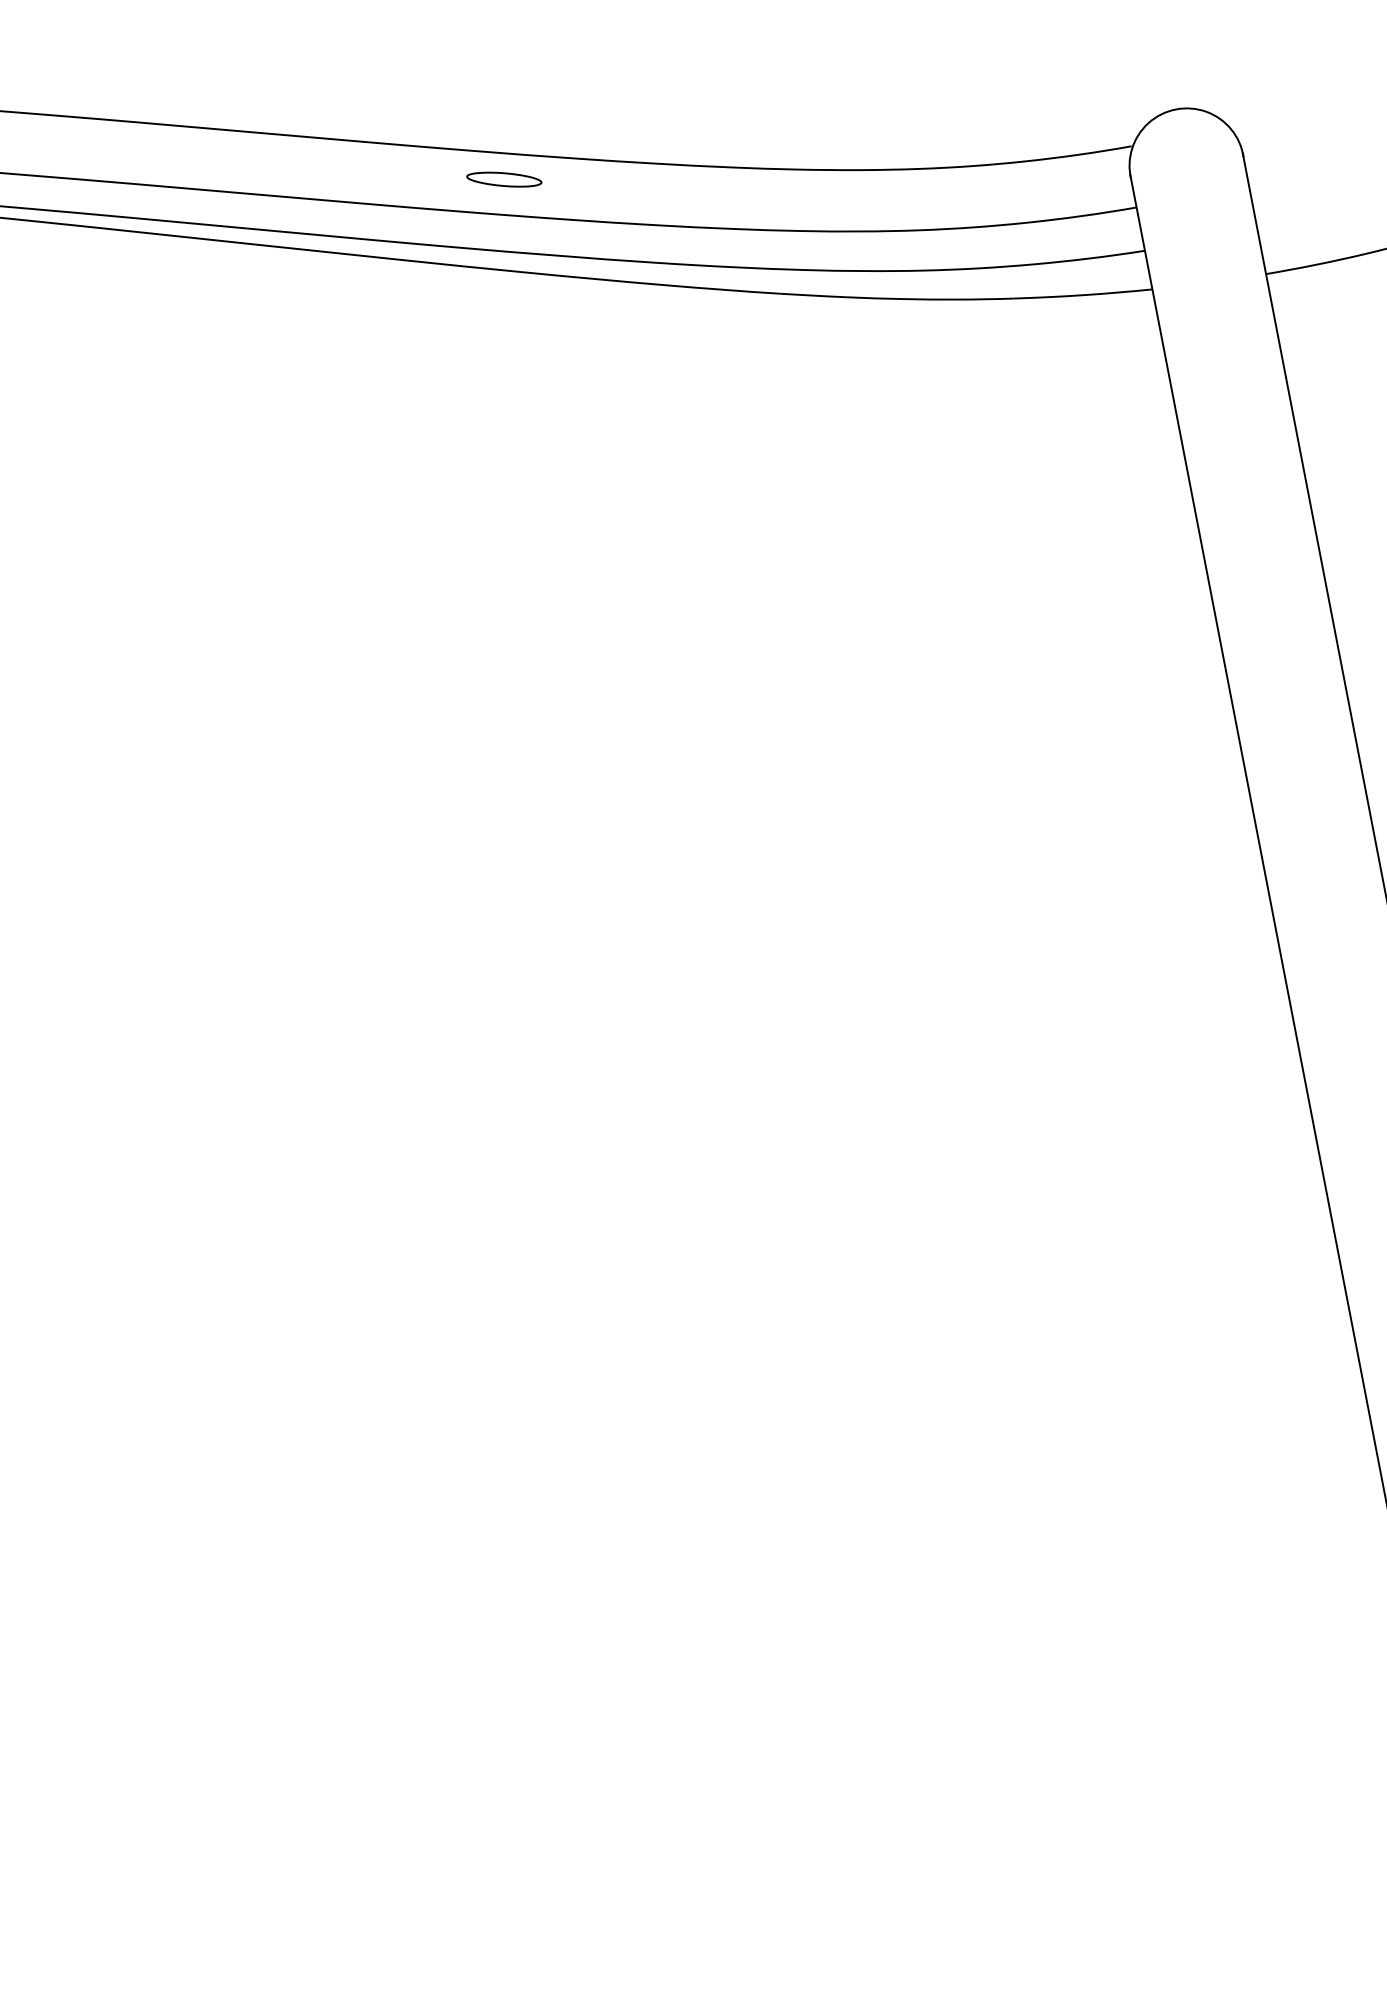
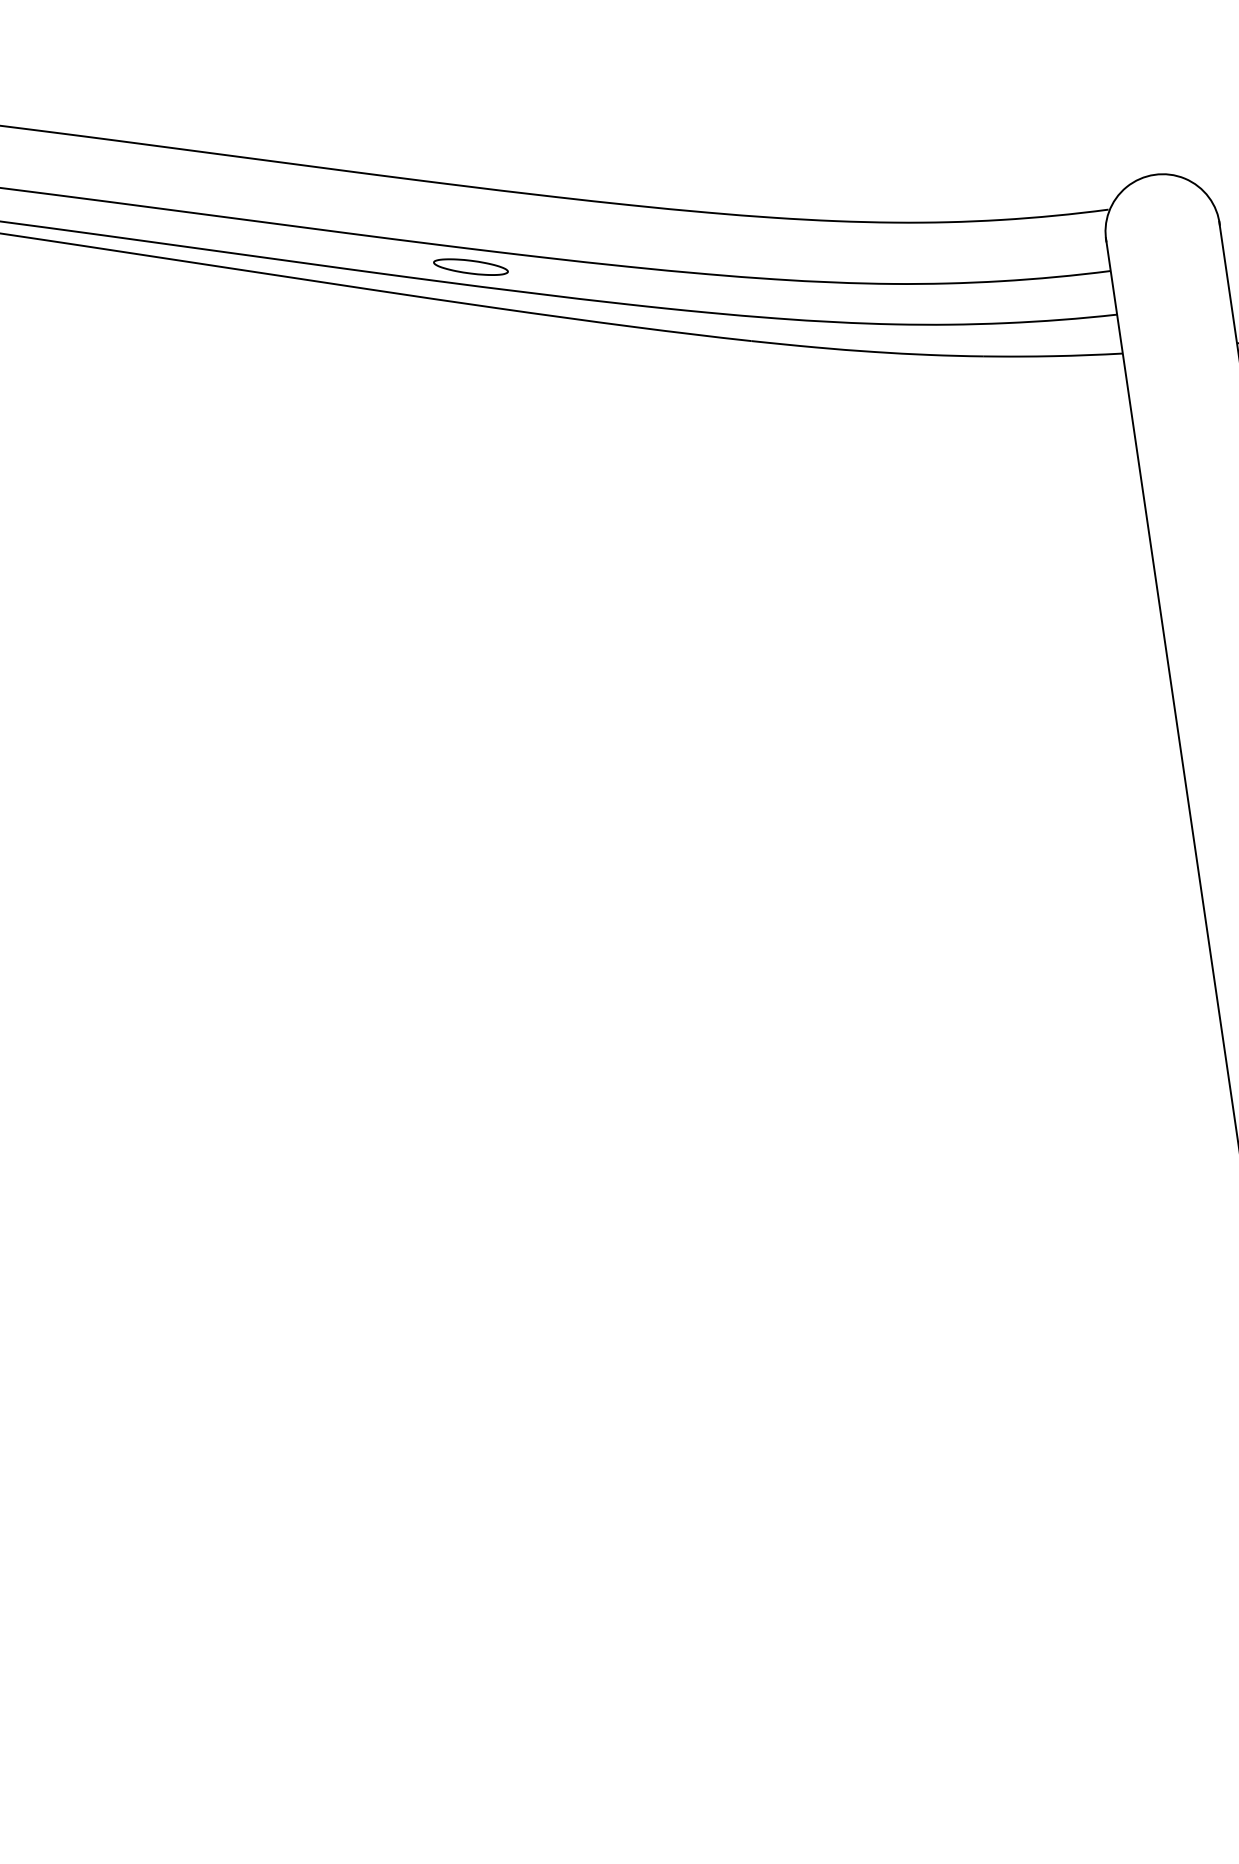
part: (504, 179) -> (471, 266), moved

